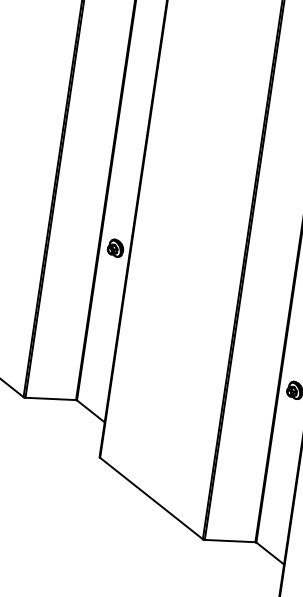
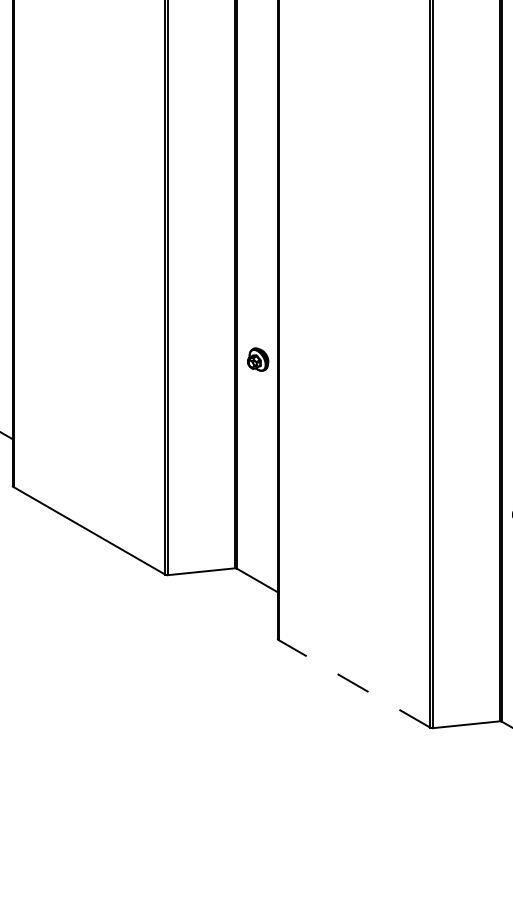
line: (151, 498) -> (354, 683), solid -> dashed

